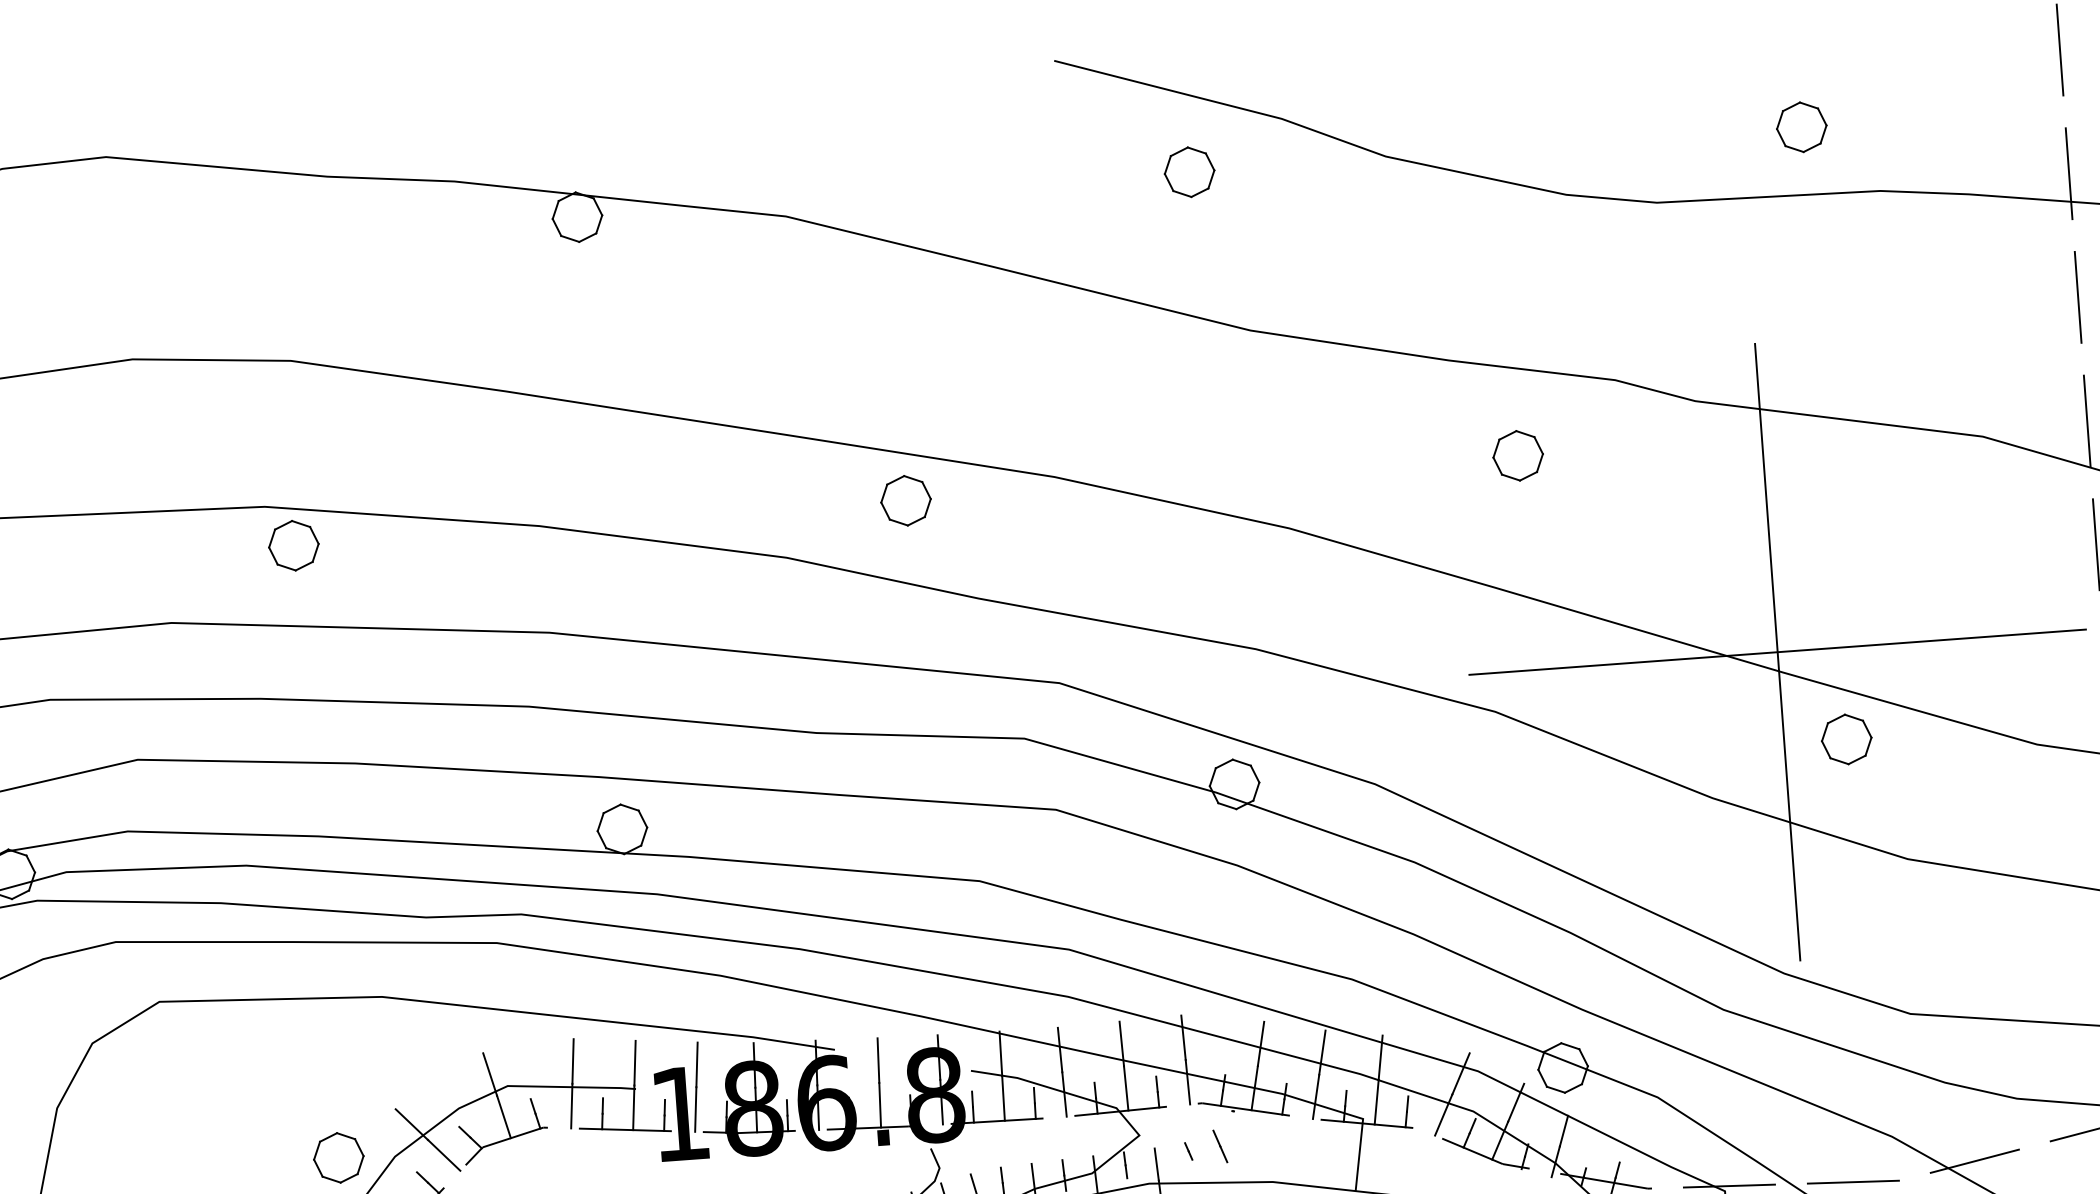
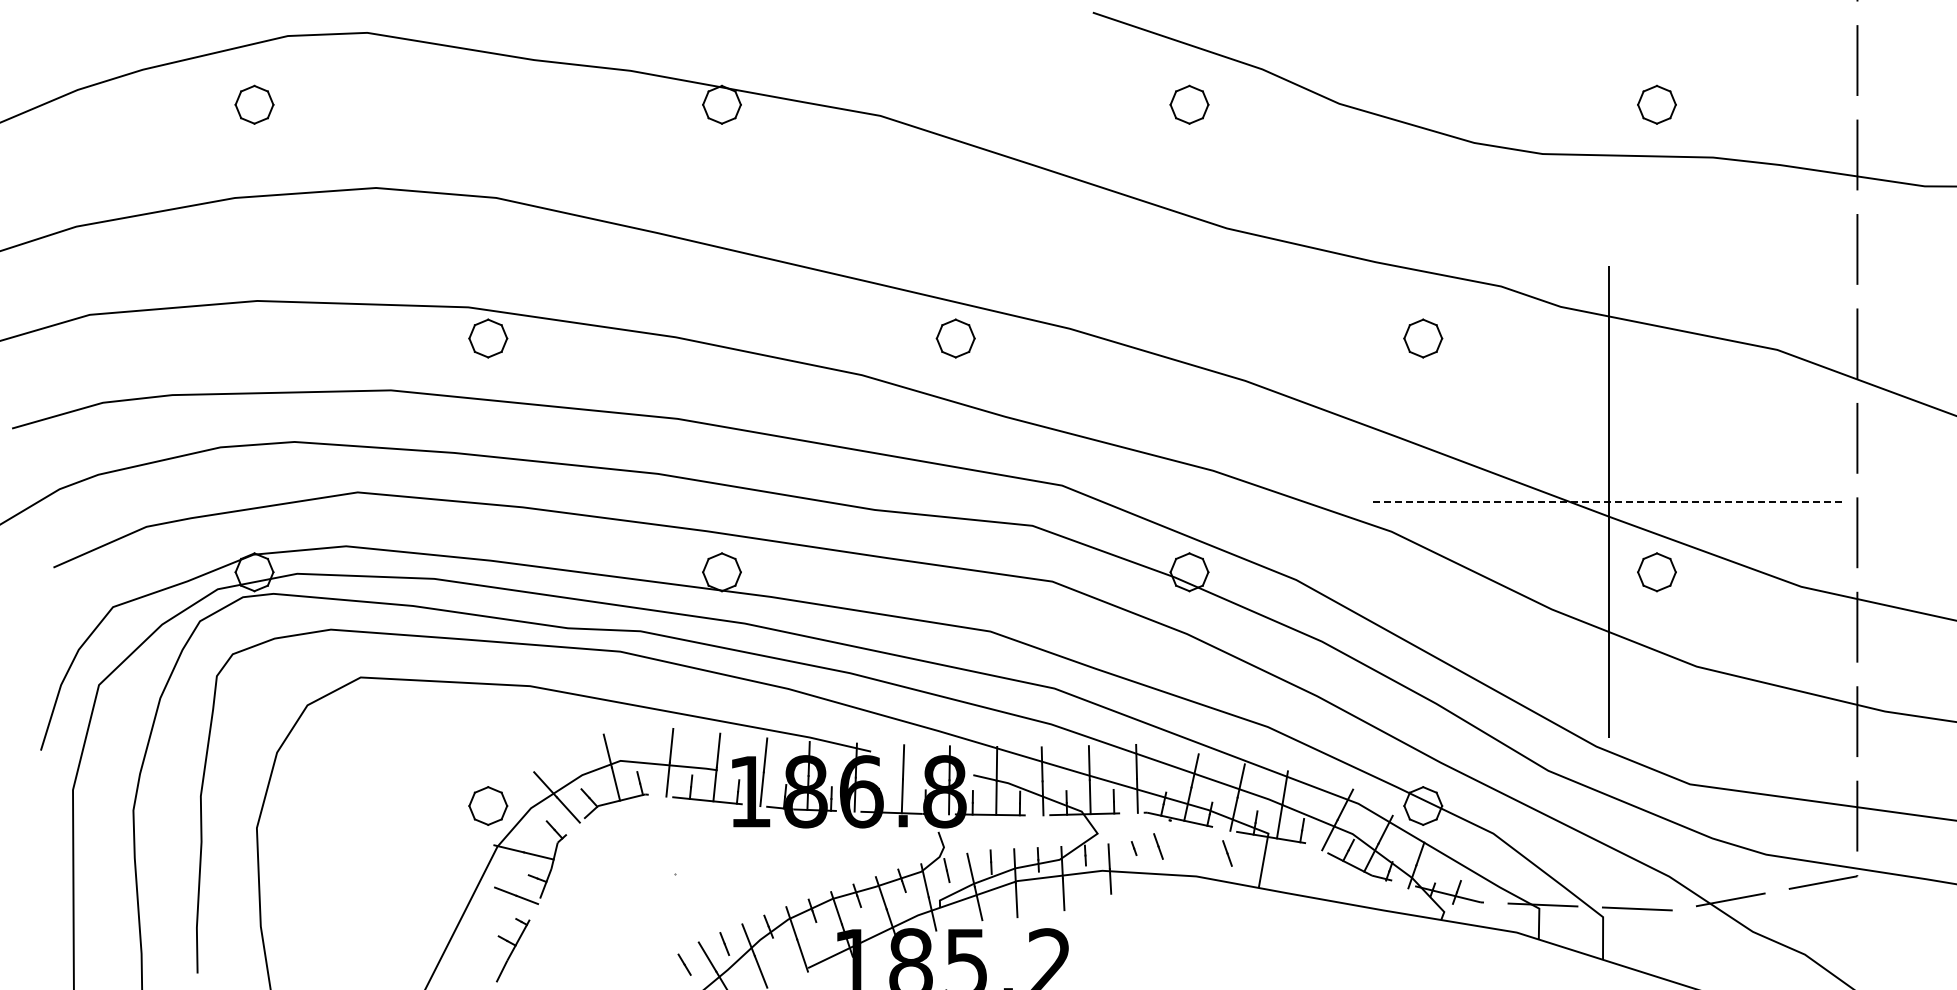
line: (1777, 652) -> (1609, 502), solid -> dashed
line: (1311, 1148) -> (1227, 853), added

